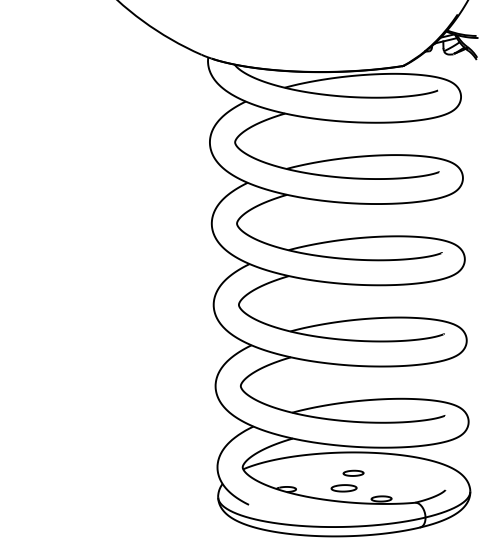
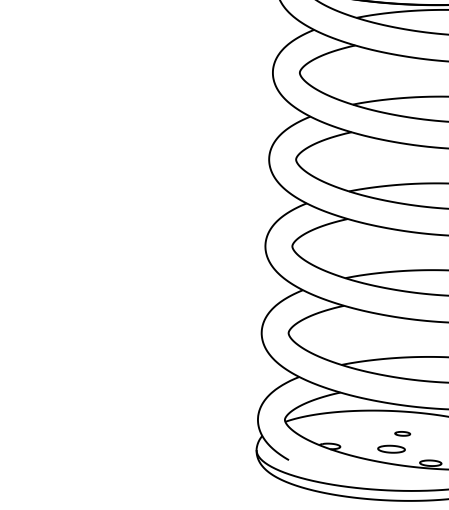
part: (353, 472) -> (402, 433), size x0.7

